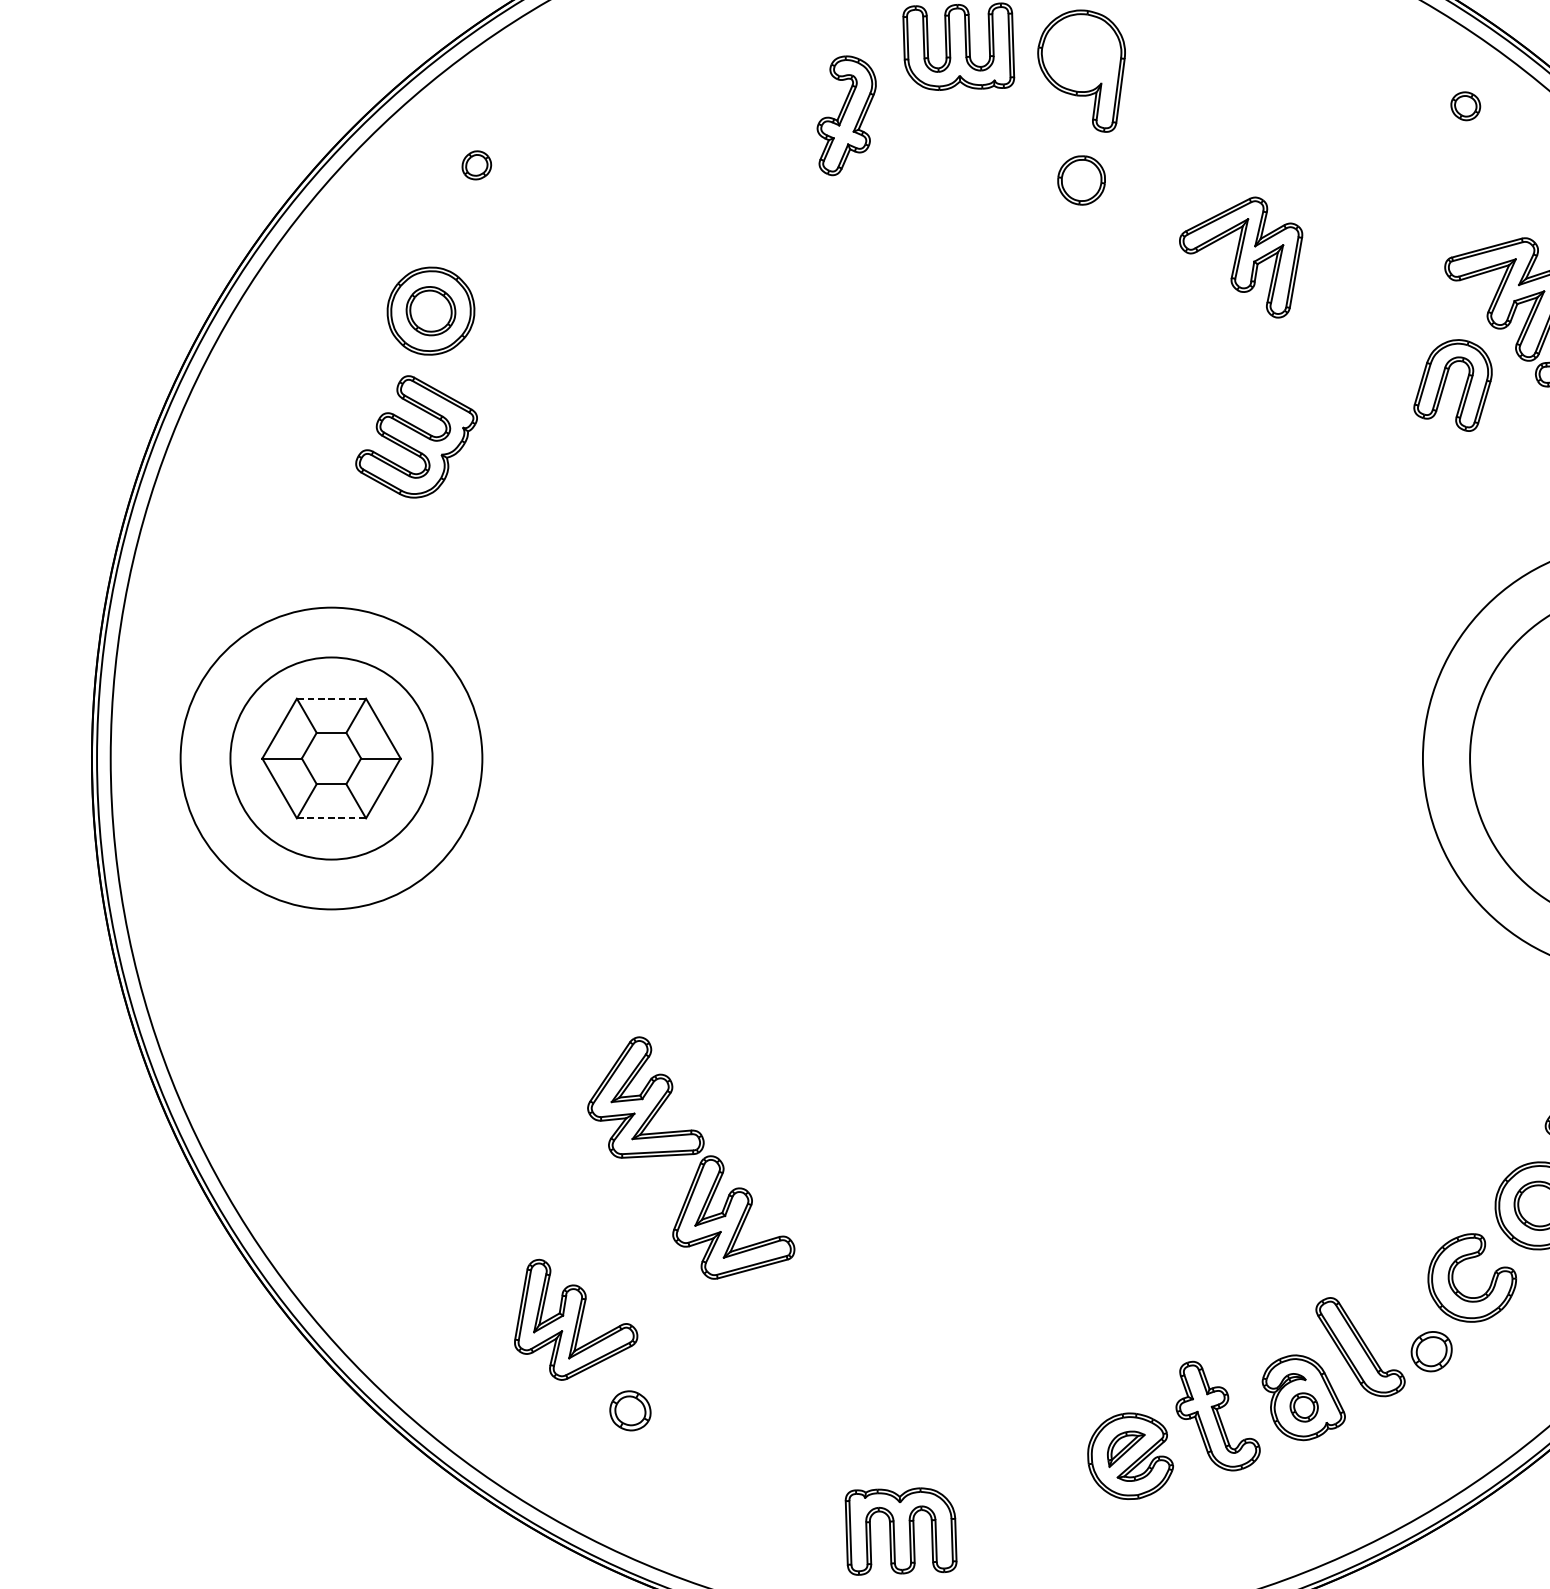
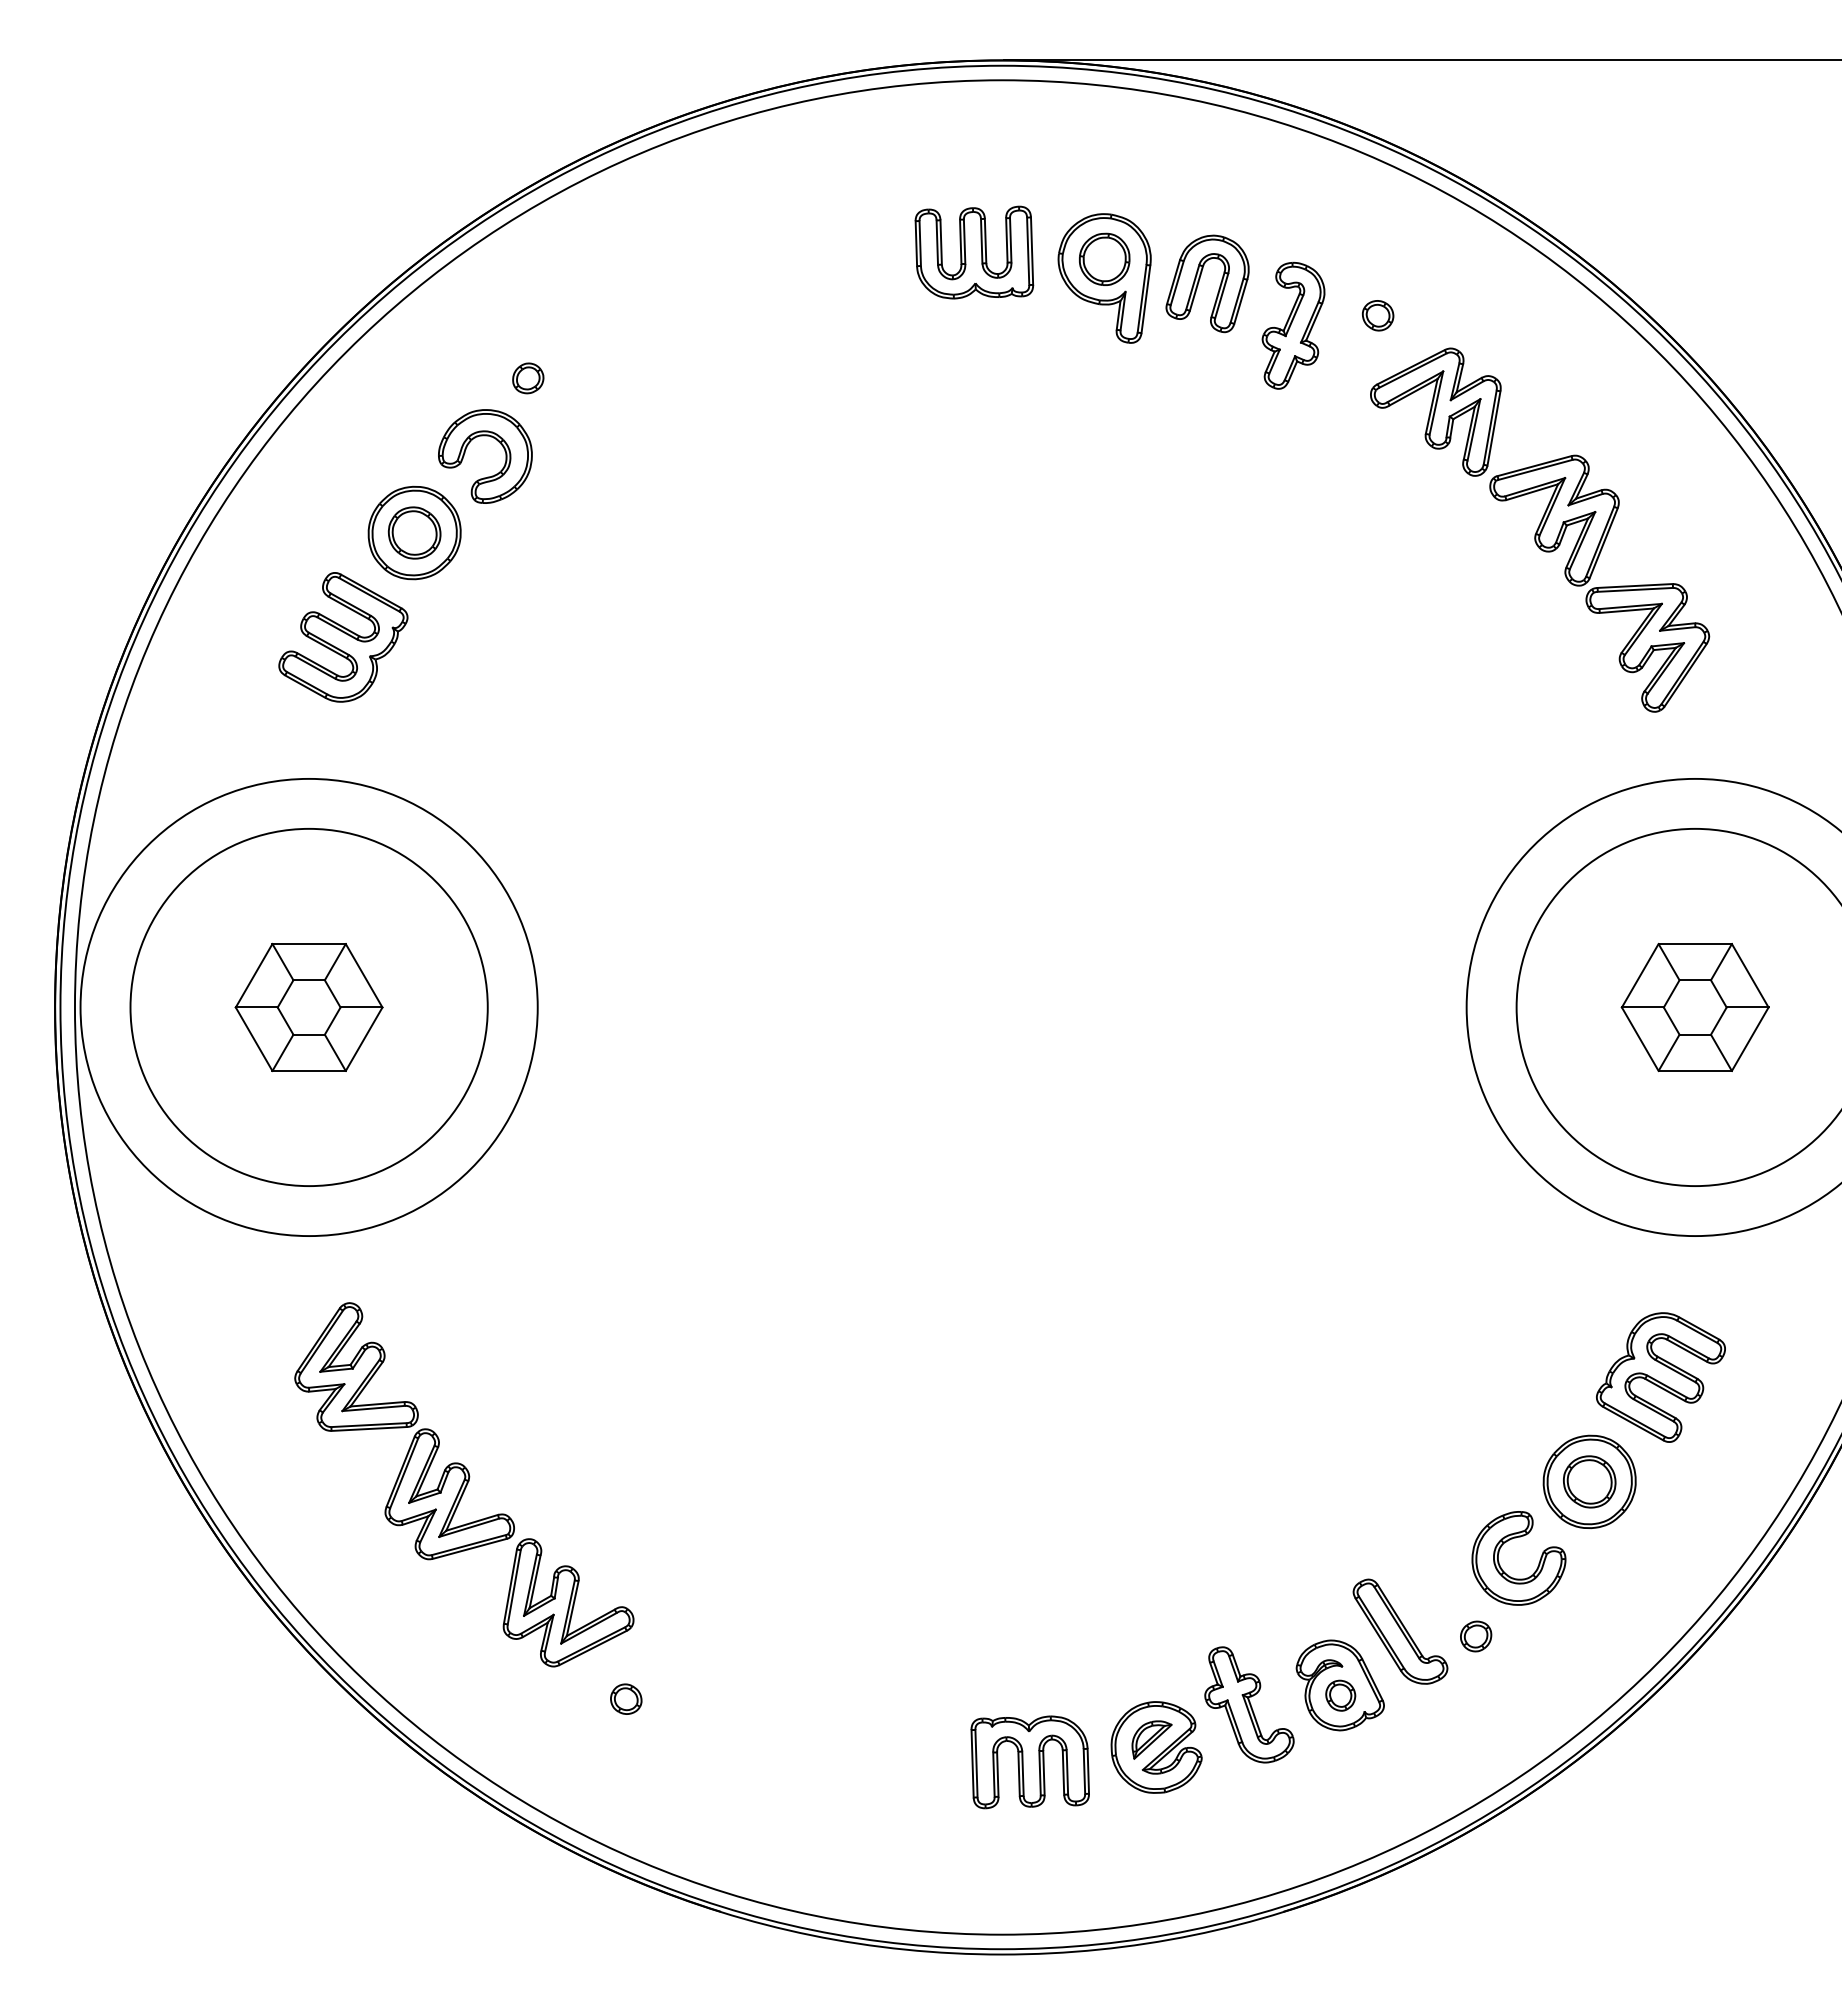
part: (1465, 106) -> (1377, 315), moved
part: (846, 115) -> (1293, 325), moved
part: (477, 165) -> (528, 378), moved
part: (1081, 179) -> (1104, 258), moved
part: (510, 225) -> (498, 442), added
part: (1240, 256) -> (1435, 411), moved
part: (1445, 384) -> (1199, 282), moved
part: (416, 437) -> (343, 637), moved
line: (331, 698) -> (309, 943), dashed -> solid
circle: (330, 758) -> (308, 1007), size x1.43
circle: (330, 758) -> (308, 1007), size x1.67
line: (331, 817) -> (309, 1070), dashed -> solid
part: (691, 1158) -> (404, 1431), moved
part: (1432, 1351) -> (1476, 1636), size x0.71
part: (630, 1410) -> (626, 1698), size x0.71
part: (900, 1531) -> (1029, 1762), moved

